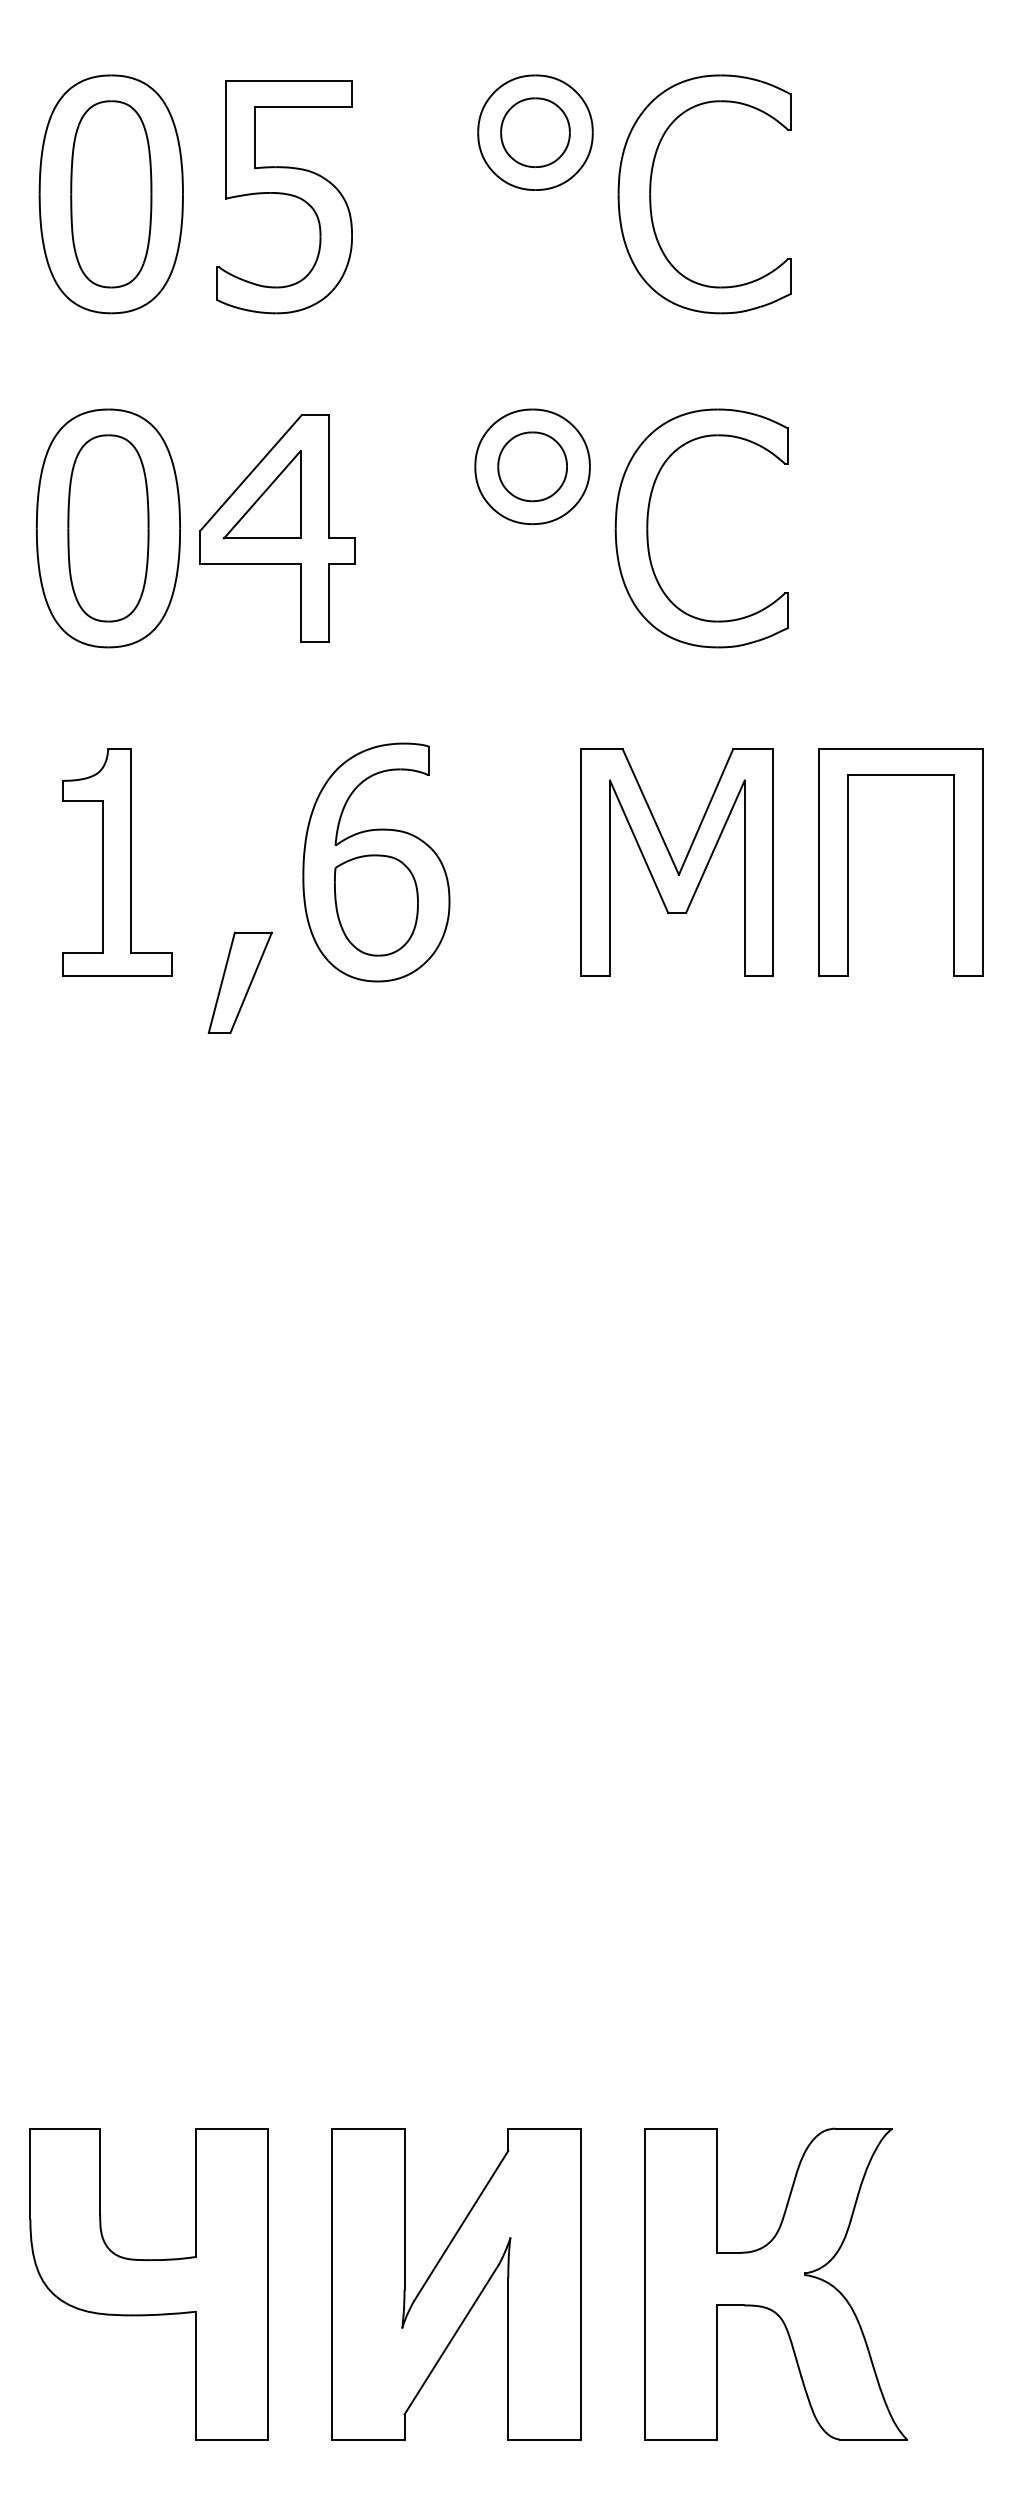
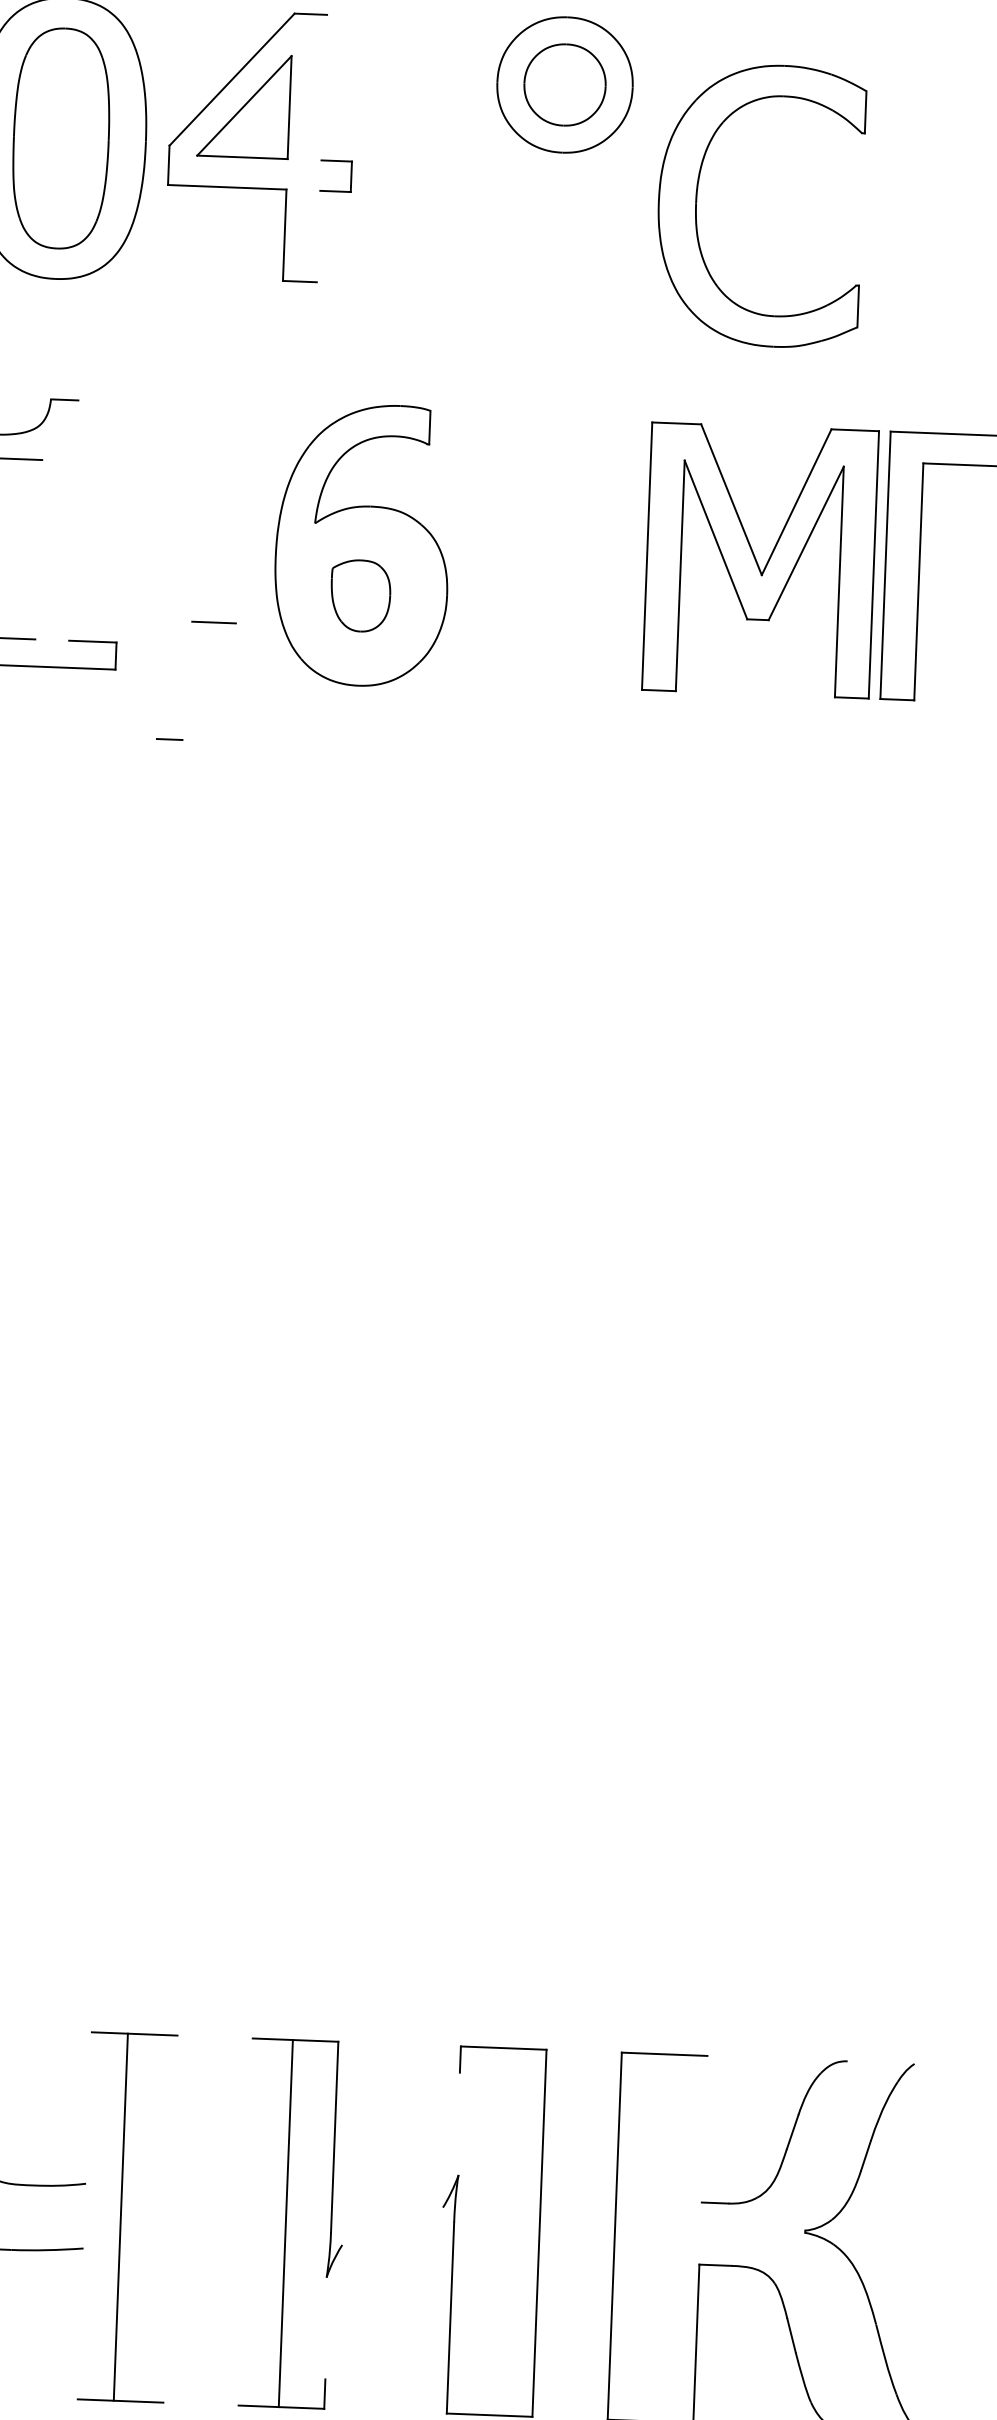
line: (329, 476) -> (324, 87), removed
part: (648, 528) -> (697, 203), moved
line: (329, 602) -> (319, 236), removed
line: (131, 850) -> (73, 519), removed
part: (676, 862) -> (759, 560), moved
line: (102, 876) -> (38, 549), removed
part: (376, 905) -> (360, 595), size x0.6
line: (221, 982) -> (174, 679), removed
line: (250, 982) -> (208, 681), removed
line: (863, 2128) -> (880, 2062), removed
line: (717, 2190) -> (705, 2128), removed
line: (195, 2192) -> (88, 2107), removed
line: (461, 2225) -> (401, 2158), removed
line: (268, 2283) -> (121, 2216), moved
line: (332, 2283) -> (286, 2222), moved
line: (451, 2339) -> (384, 2292), removed
line: (195, 2375) -> (80, 2323), removed

